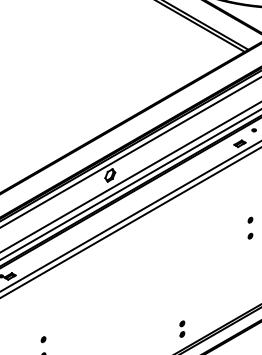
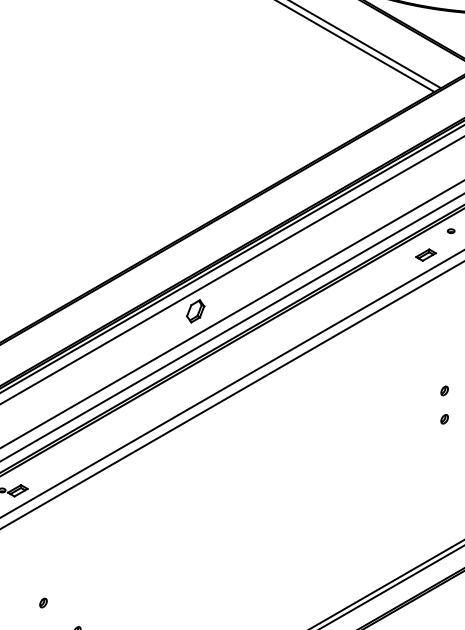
part: (182, 328) -> (323, 583), removed
part: (43, 339) -> (43, 602), moved

